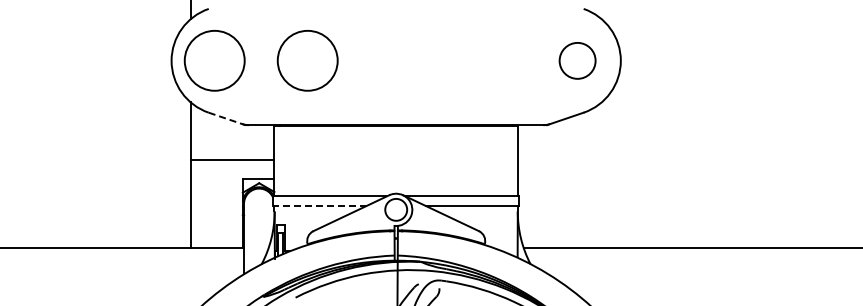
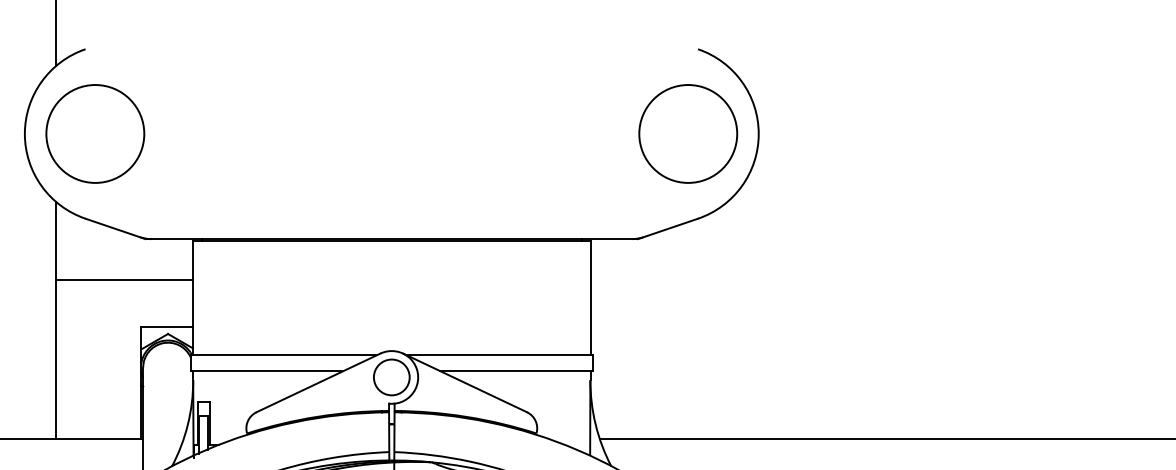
circle: (307, 60) -> (246, 133), removed
circle: (577, 60) -> (687, 133), size x1.67
line: (227, 119) -> (116, 229), dashed -> solid
line: (232, 160) -> (124, 280), moved
line: (319, 206) -> (266, 371), dashed -> solid

